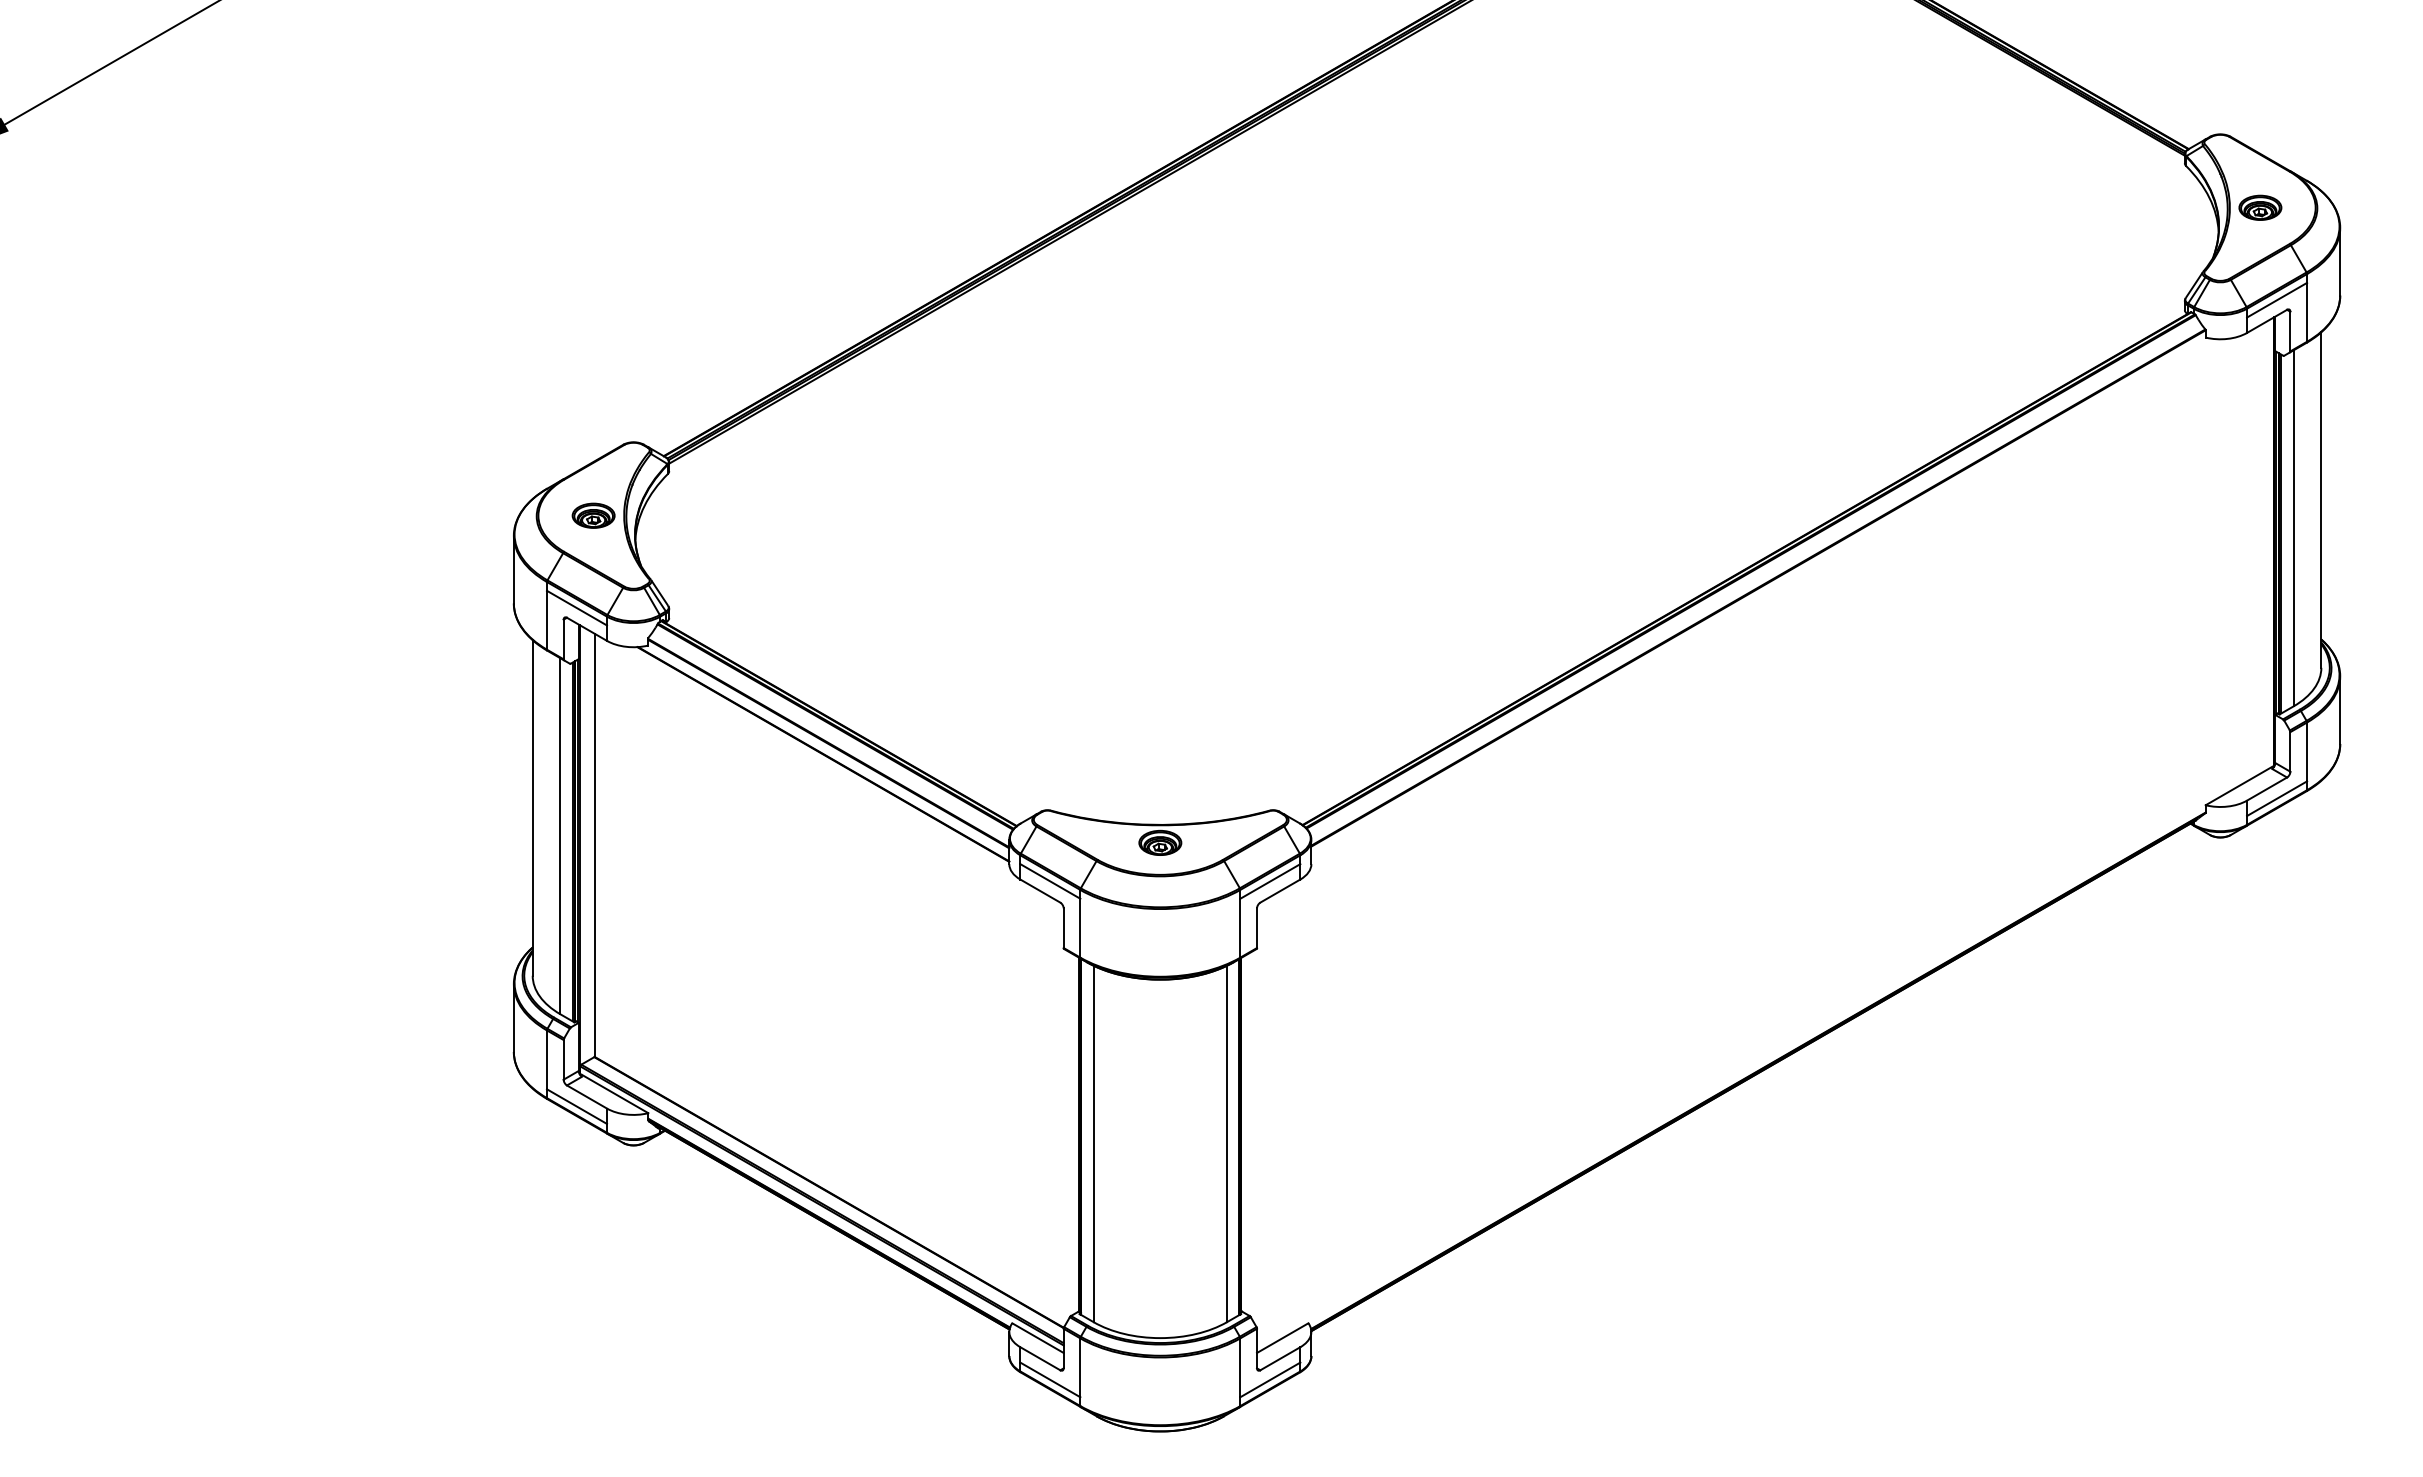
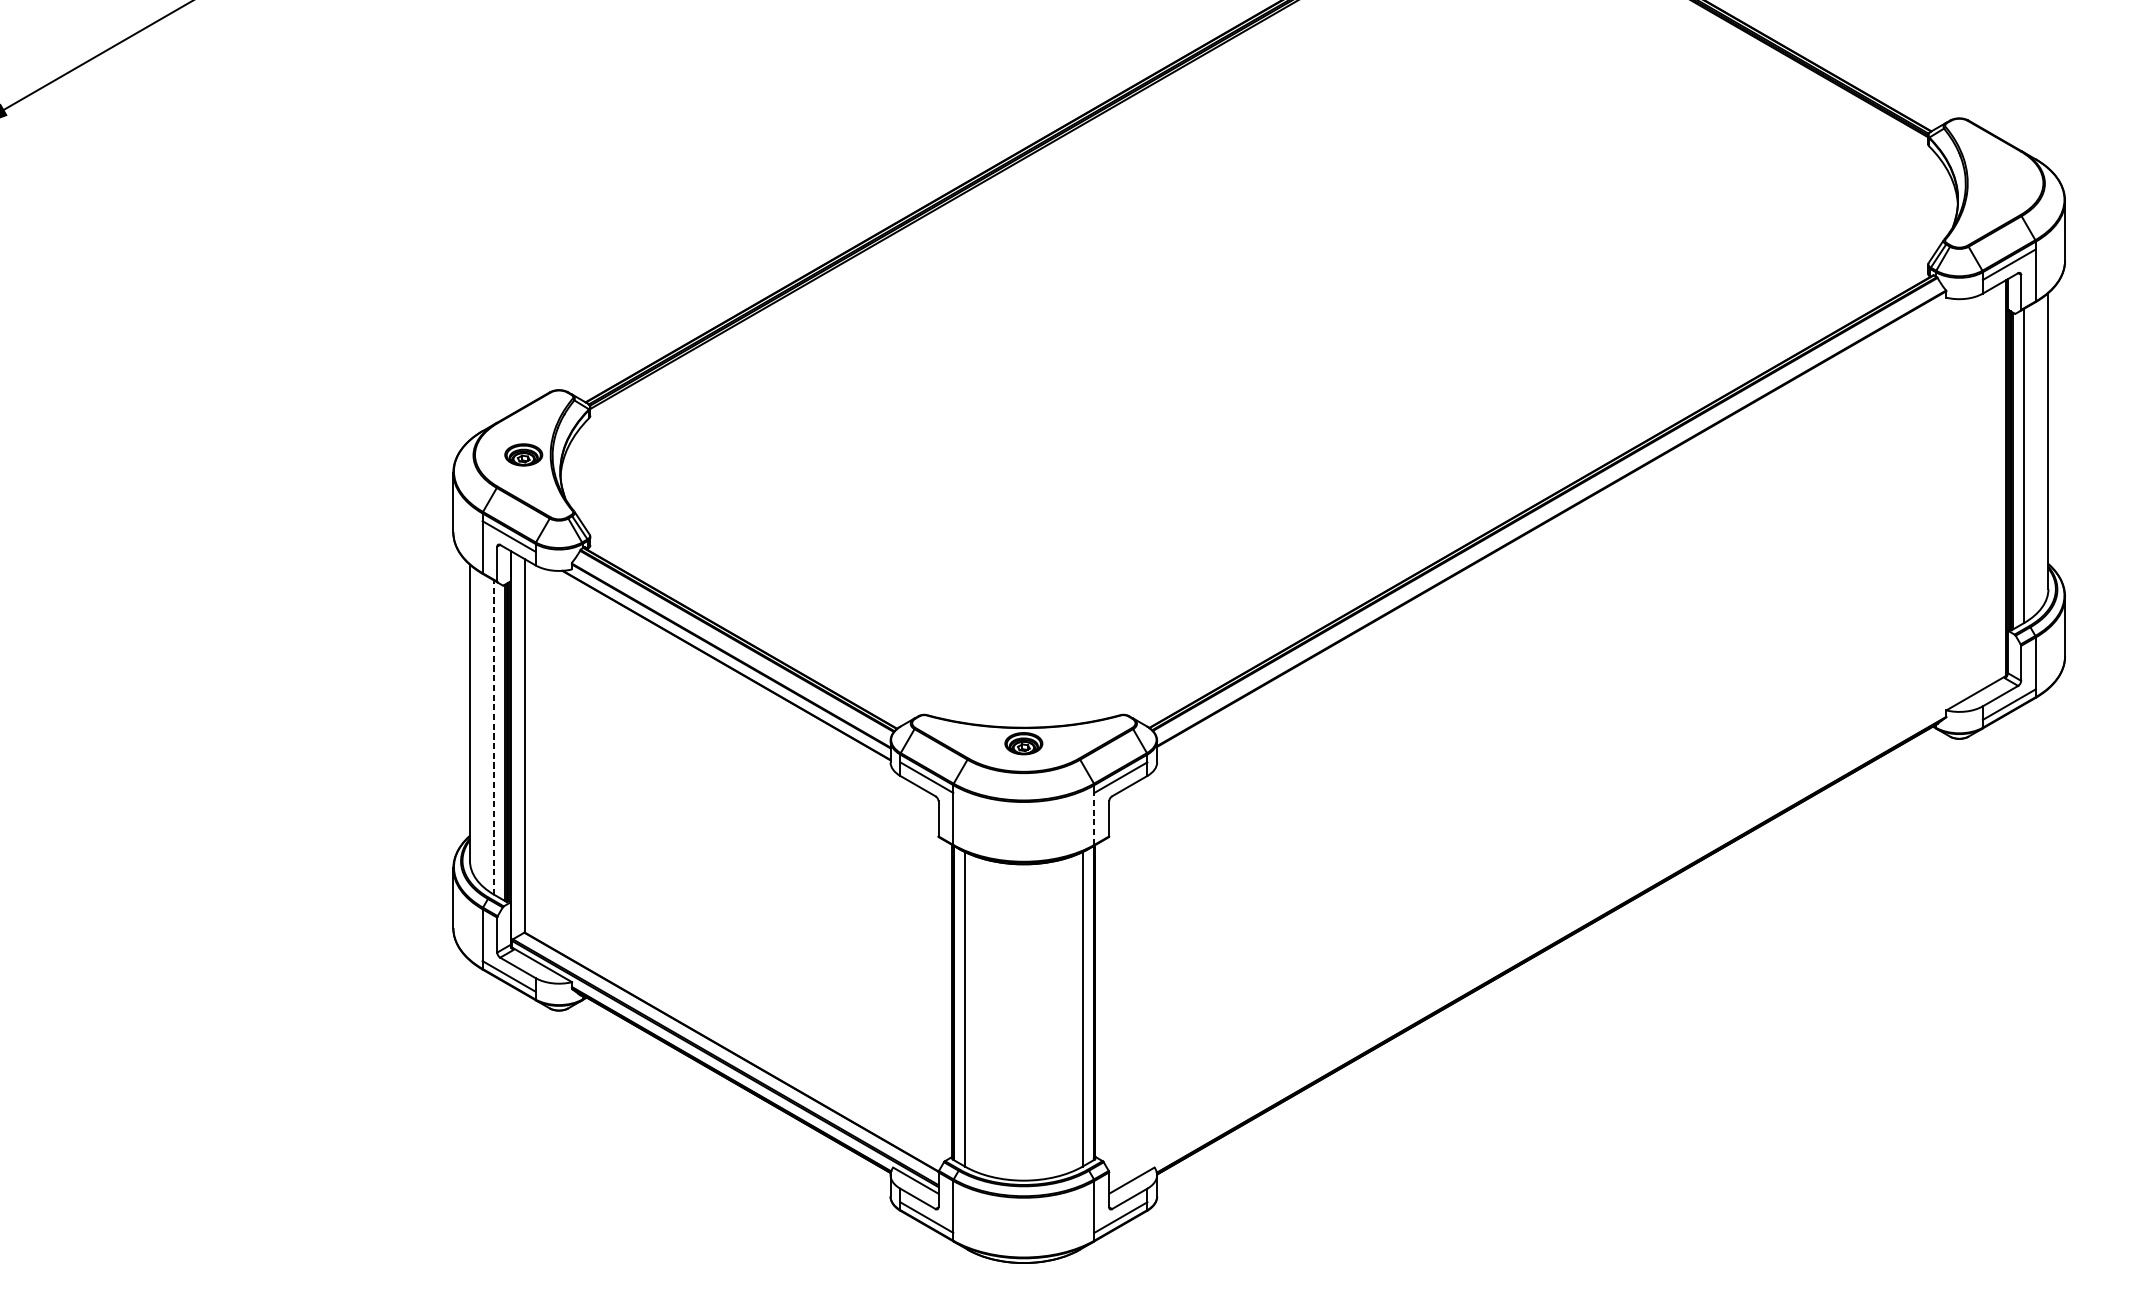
part: (2260, 207) -> (1994, 182), removed
line: (560, 835) -> (494, 737), solid -> dashed
line: (1240, 927) -> (1094, 818), solid -> dashed

